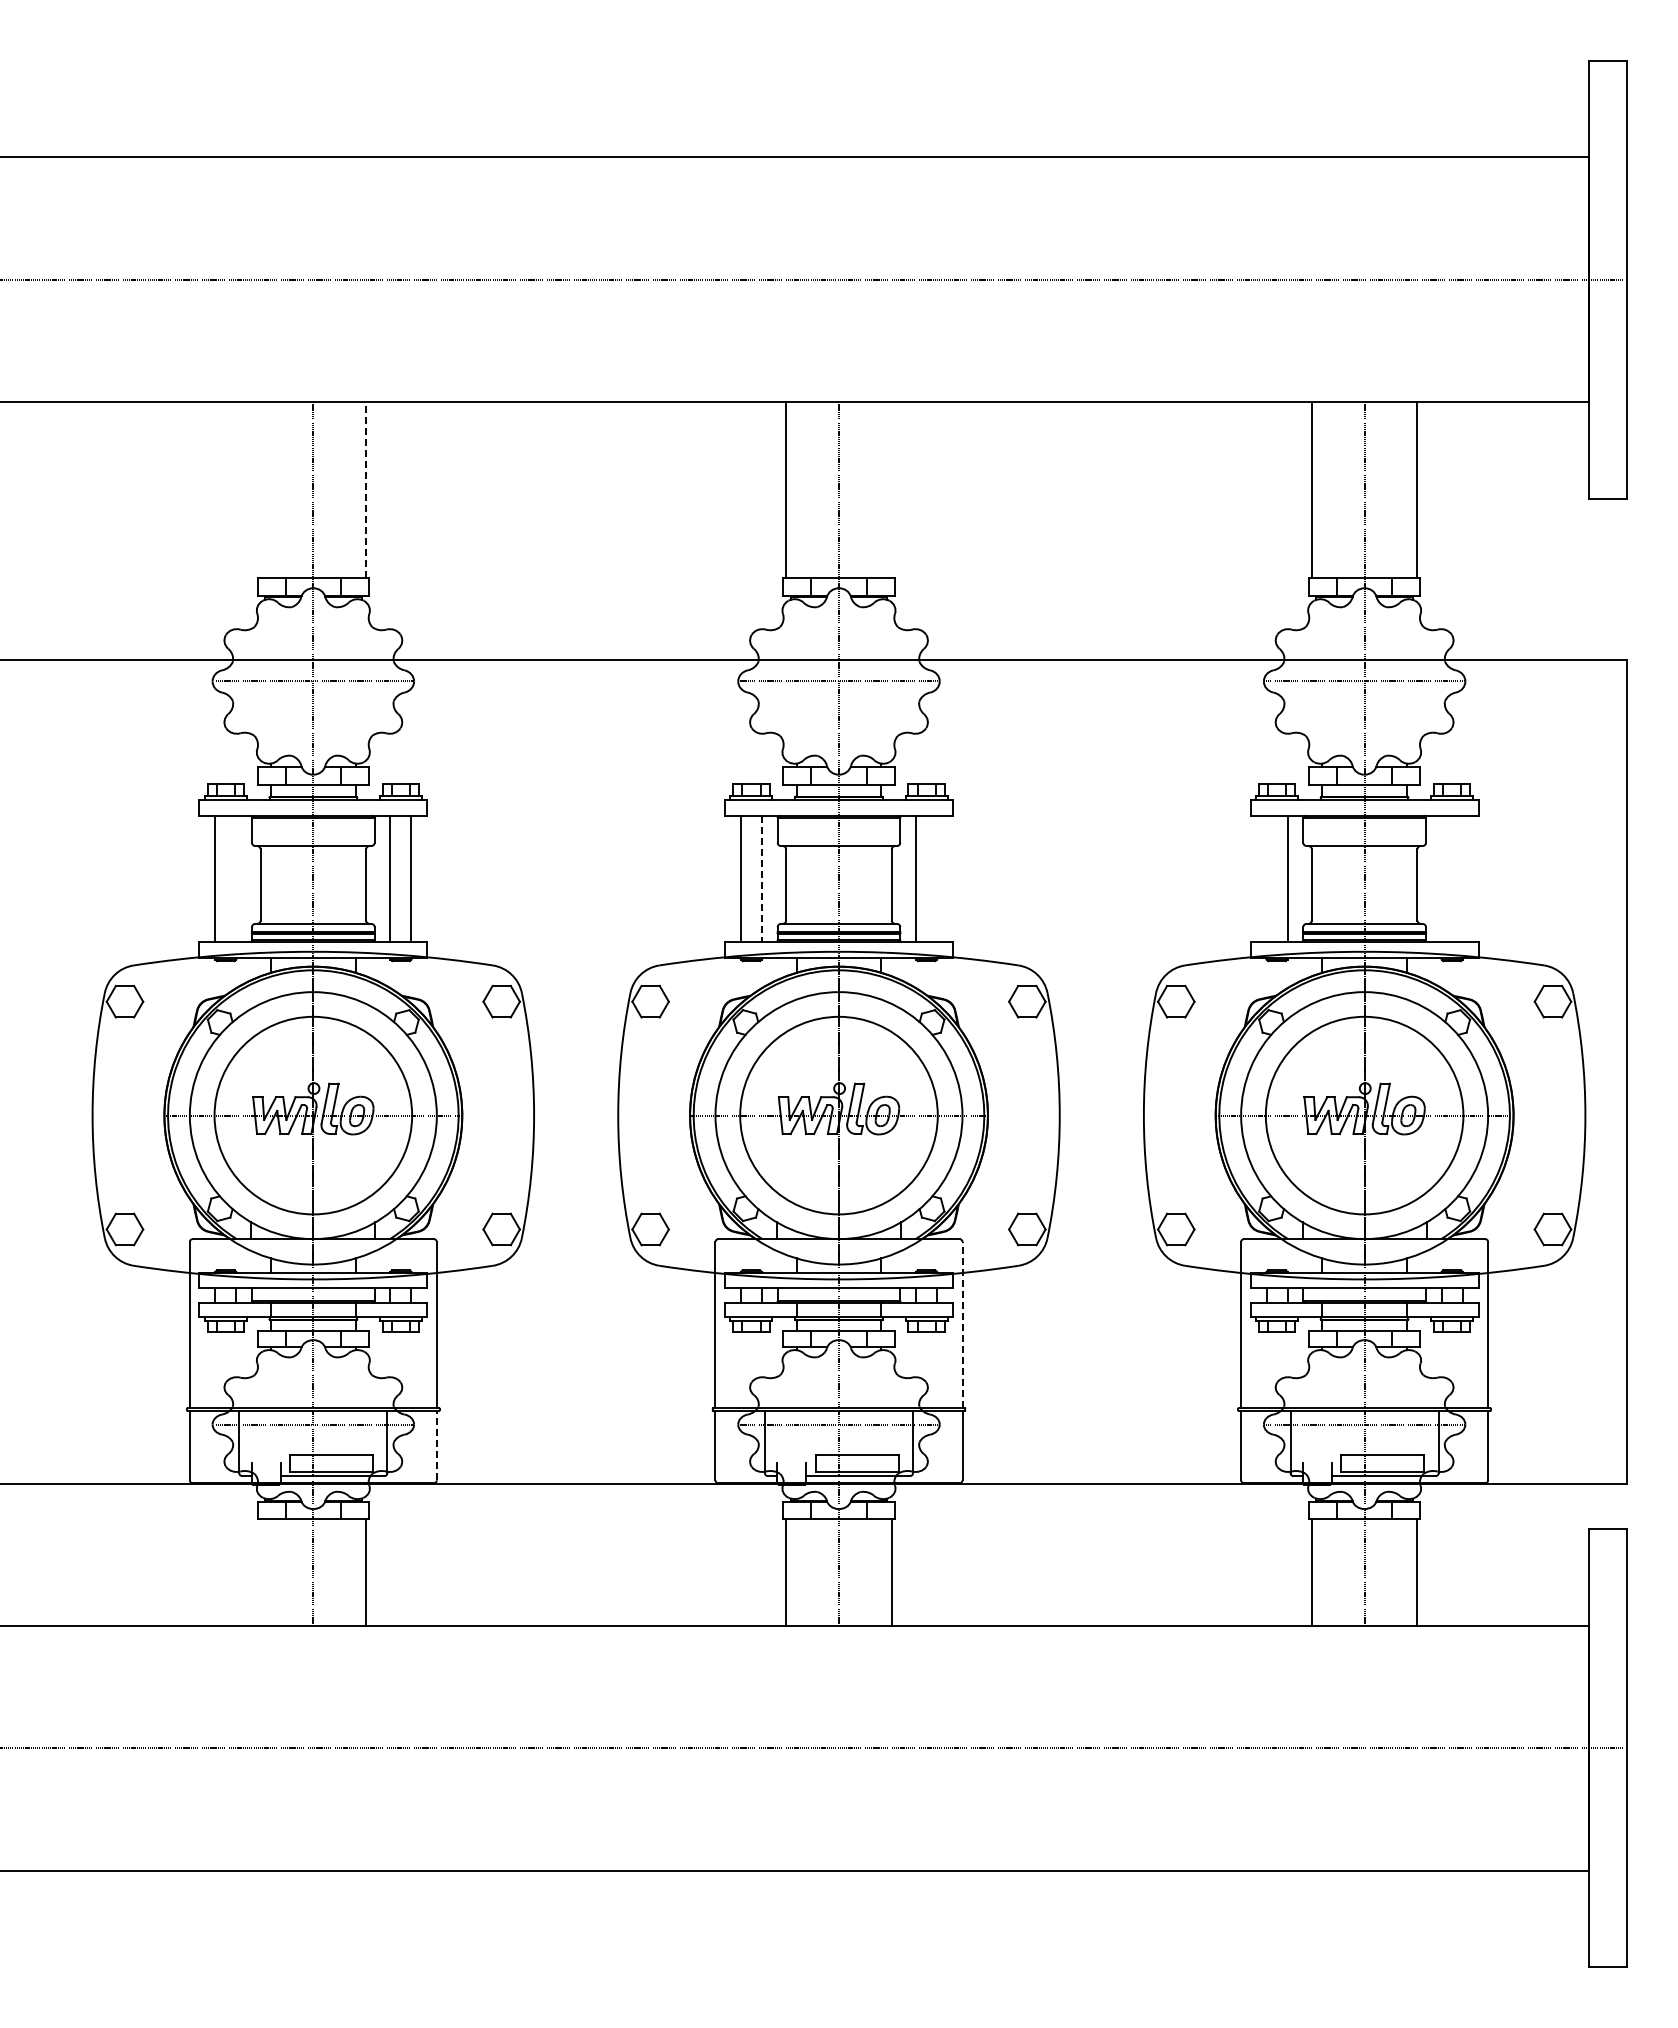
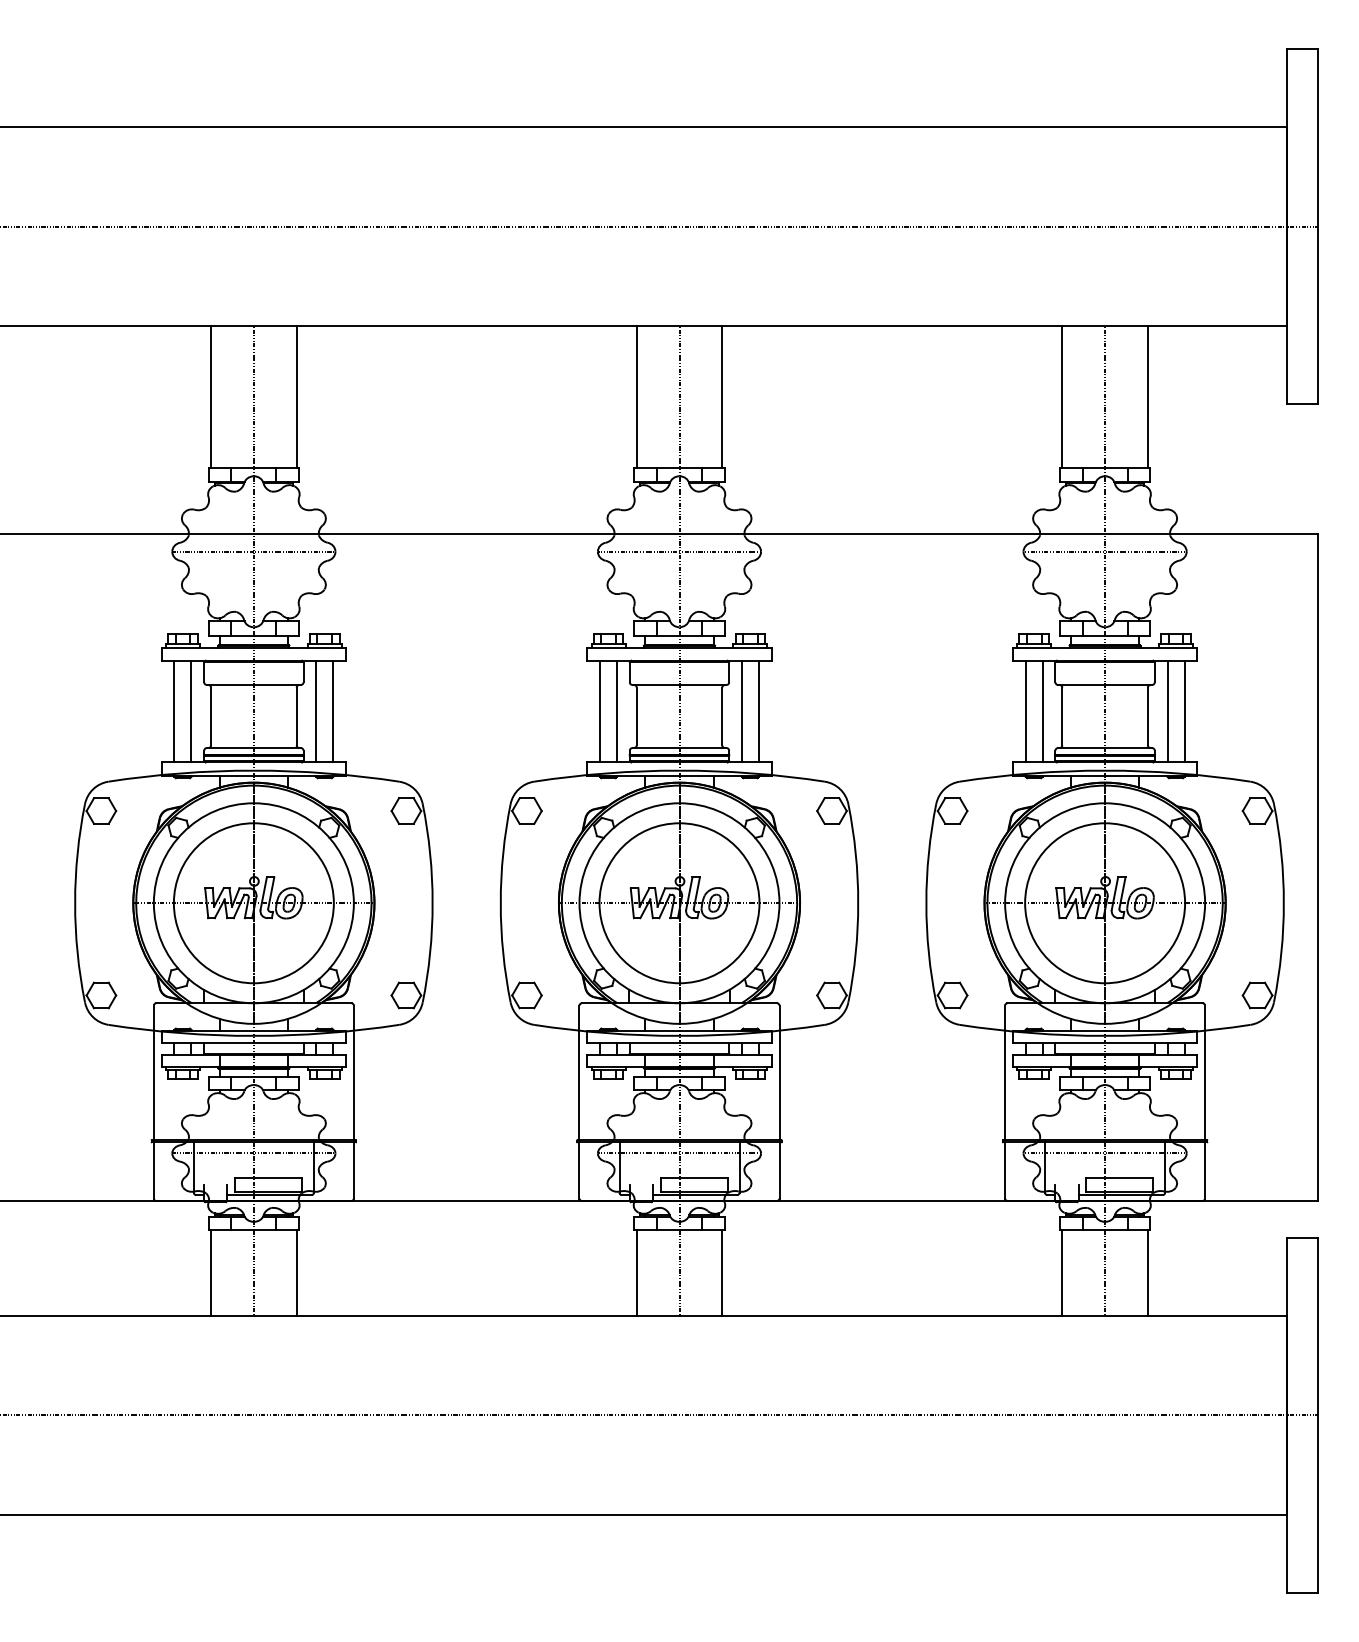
line: (260, 489) -> (211, 396), added
line: (366, 489) -> (296, 396), dashed -> solid
line: (891, 489) -> (722, 396), added
line: (236, 878) -> (191, 711), added
line: (761, 878) -> (616, 711), dashed -> solid
line: (937, 878) -> (759, 711), added
line: (1266, 878) -> (1025, 711), added
line: (1441, 878) -> (1167, 711), added
line: (1462, 878) -> (1184, 711), added
line: (962, 1324) -> (779, 1072), dashed -> solid
line: (436, 1445) -> (353, 1170), dashed -> solid
line: (260, 1571) -> (211, 1272), added

